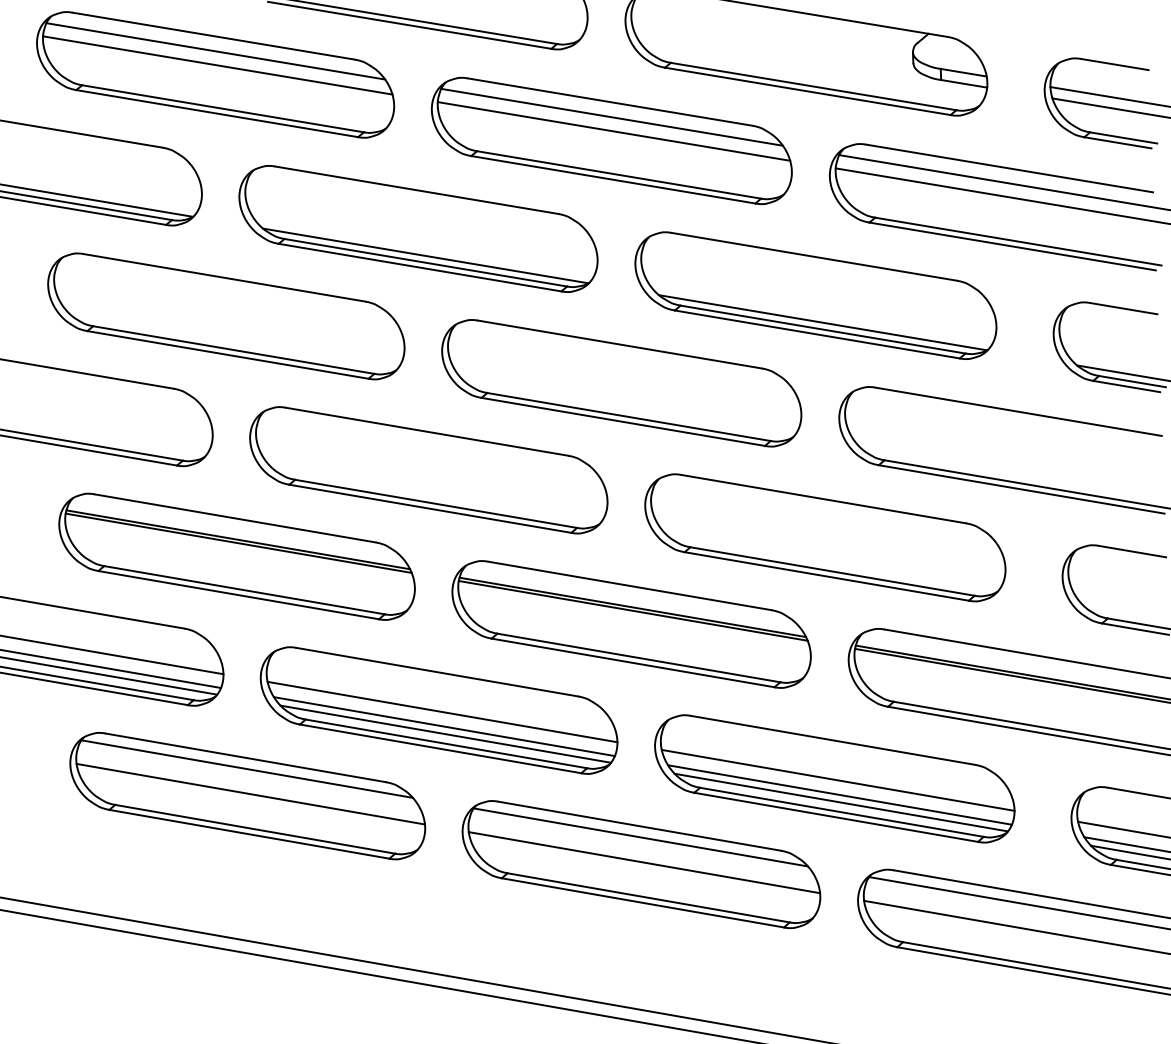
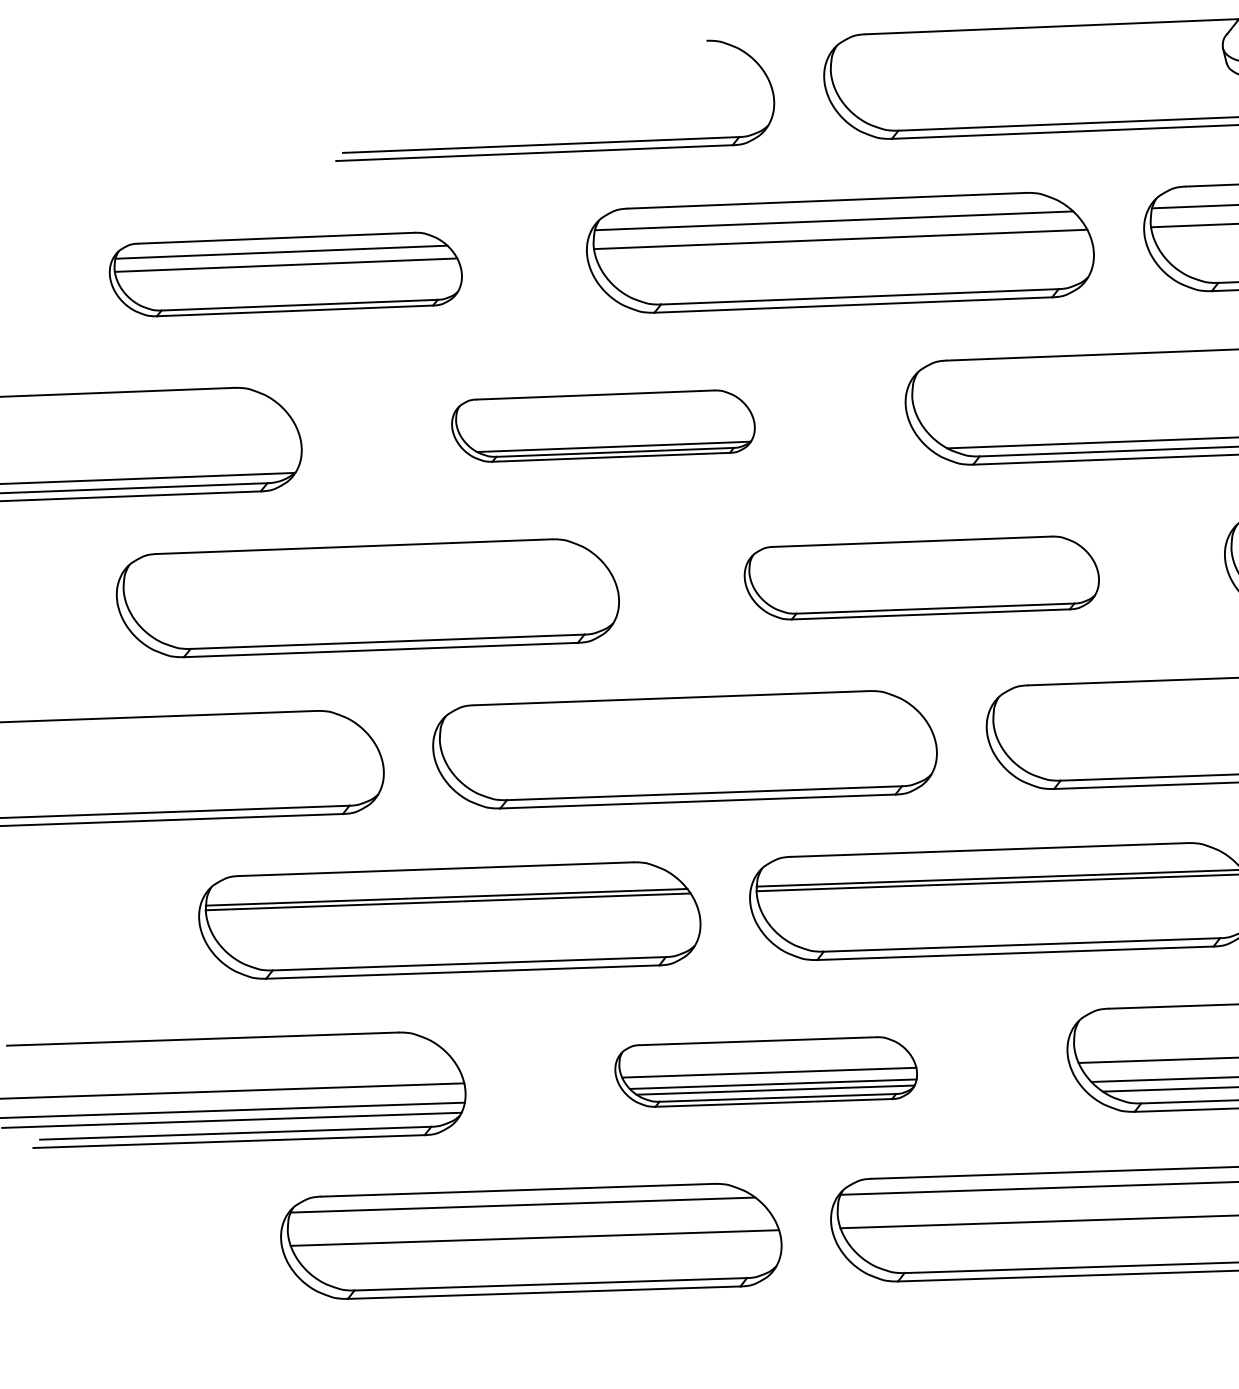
part: (215, 74) -> (285, 274), size x0.7
part: (418, 228) -> (603, 425), size x0.6
part: (621, 383) -> (921, 578), size x0.7
part: (438, 710) -> (765, 1072), size x0.6

